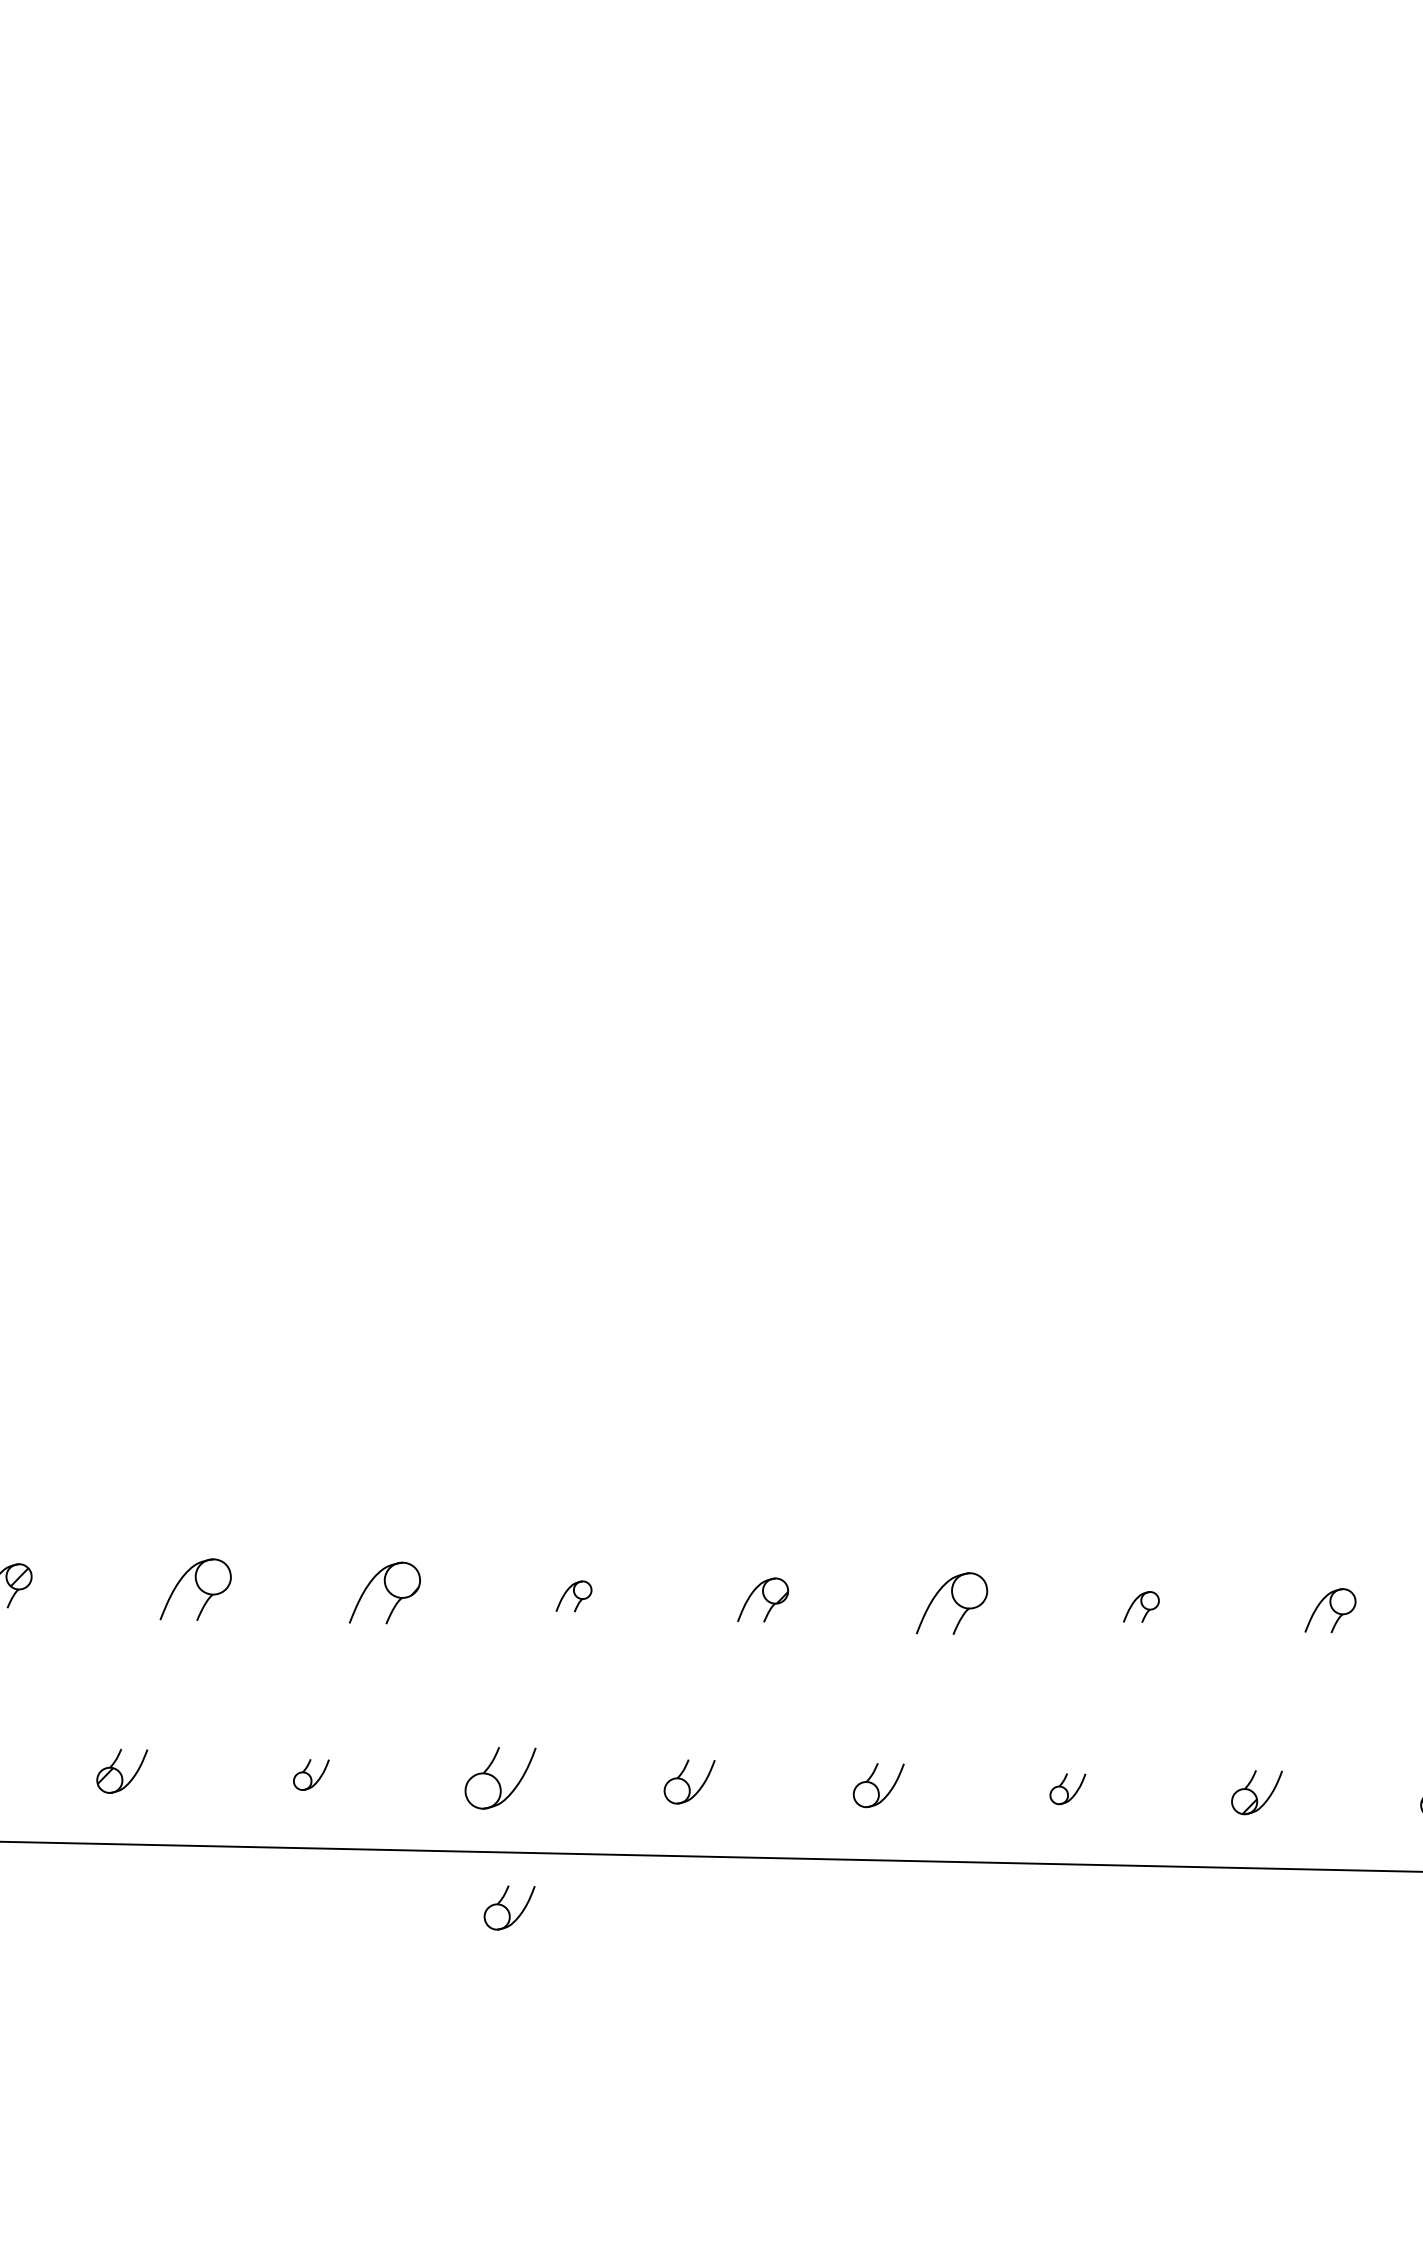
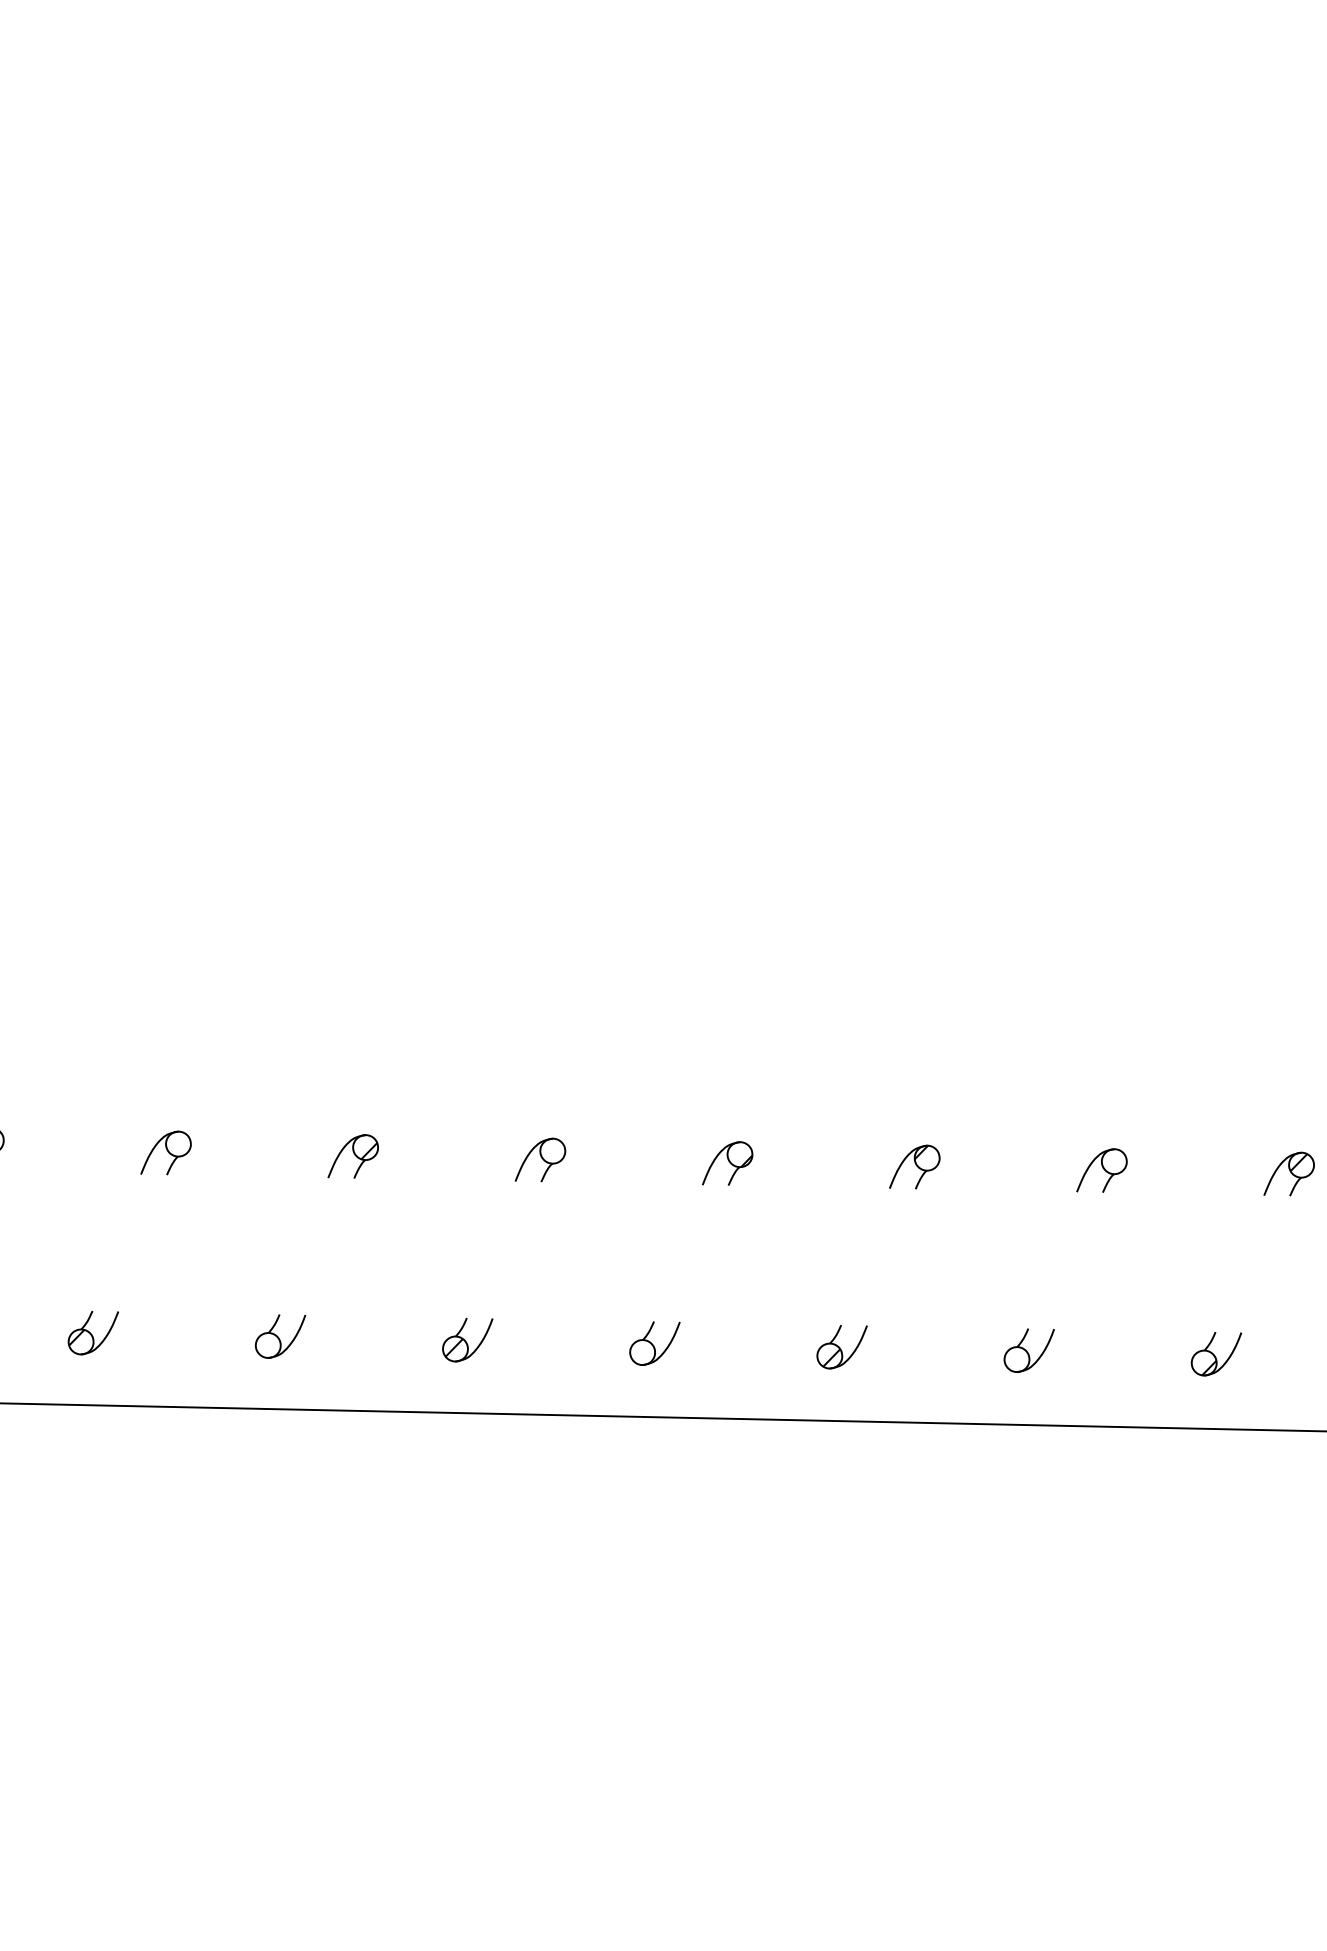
part: (195, 1588) -> (165, 1152), size x0.71
part: (384, 1592) -> (352, 1156), size x0.71
part: (573, 1596) -> (539, 1160), size x1.43
hatch: (1339, 1598) -> (1298, 1162), added
part: (952, 1603) -> (915, 1166), size x0.71
part: (1141, 1606) -> (1102, 1169), size x1.43
part: (311, 1774) -> (280, 1336), size x1.43
part: (500, 1778) -> (467, 1340), size x0.71
part: (1067, 1788) -> (1028, 1350), size x1.43
hatch: (867, 1796) -> (830, 1357), added
part: (509, 1907) -> (476, 1467), removed

